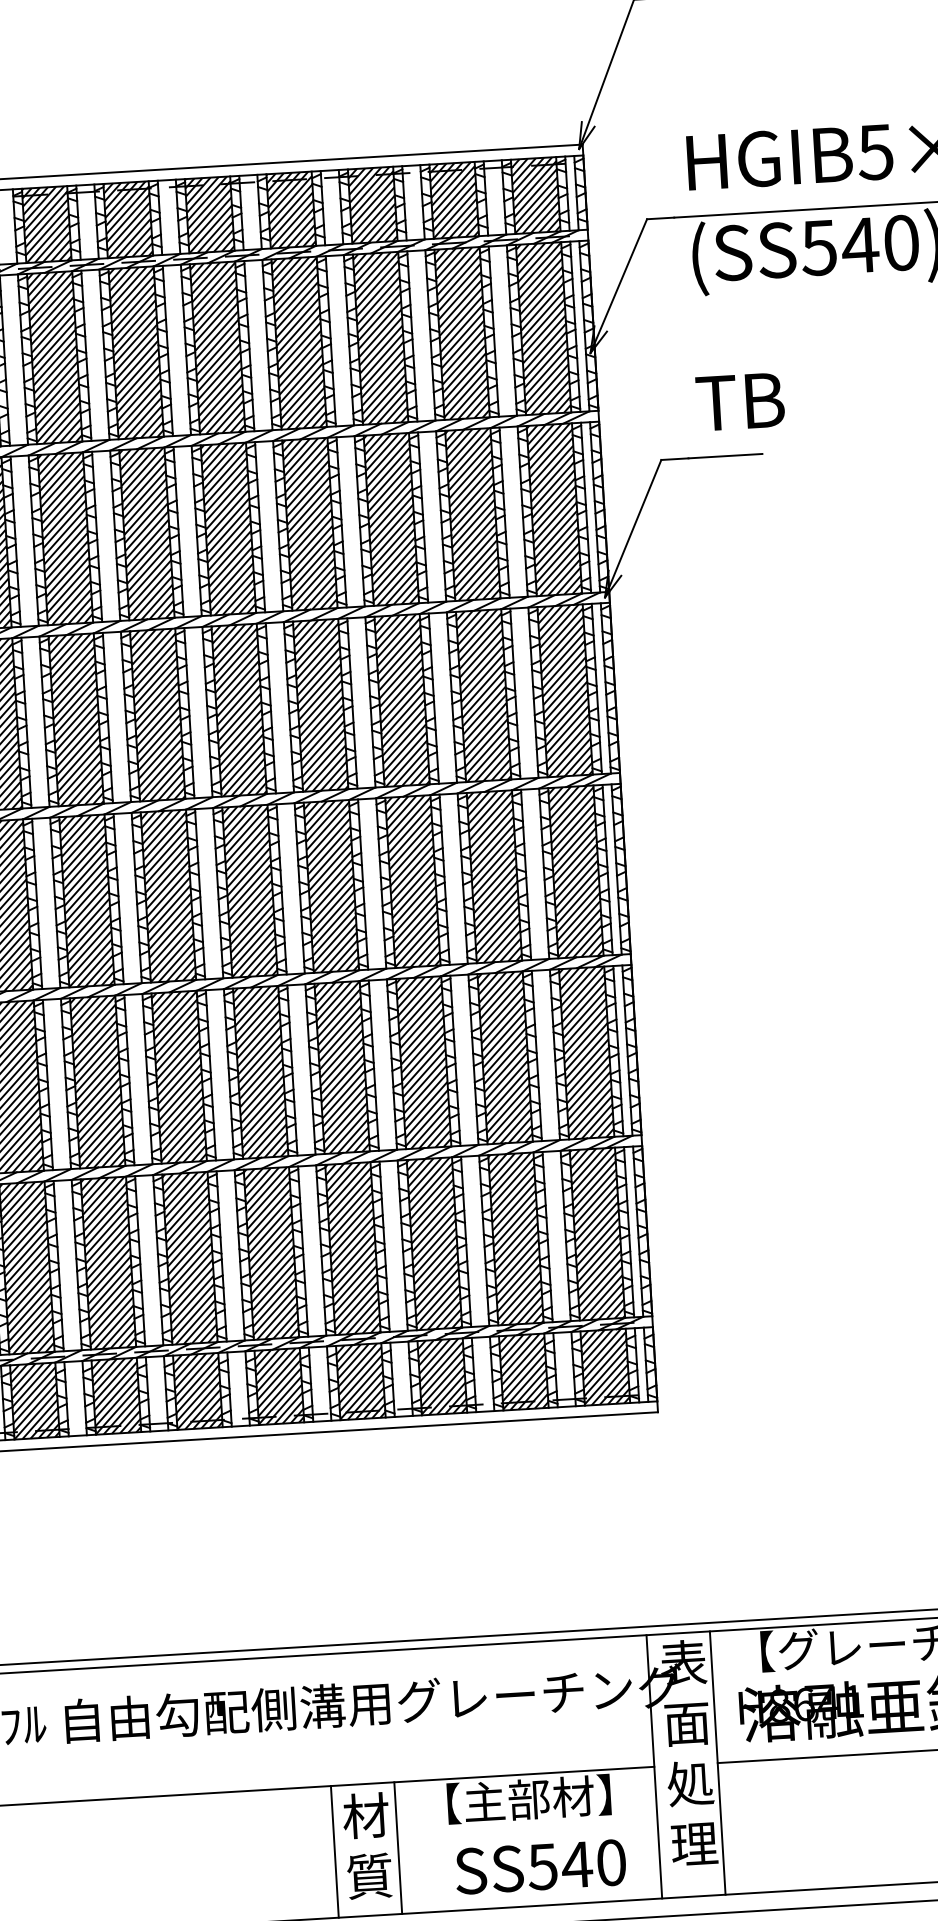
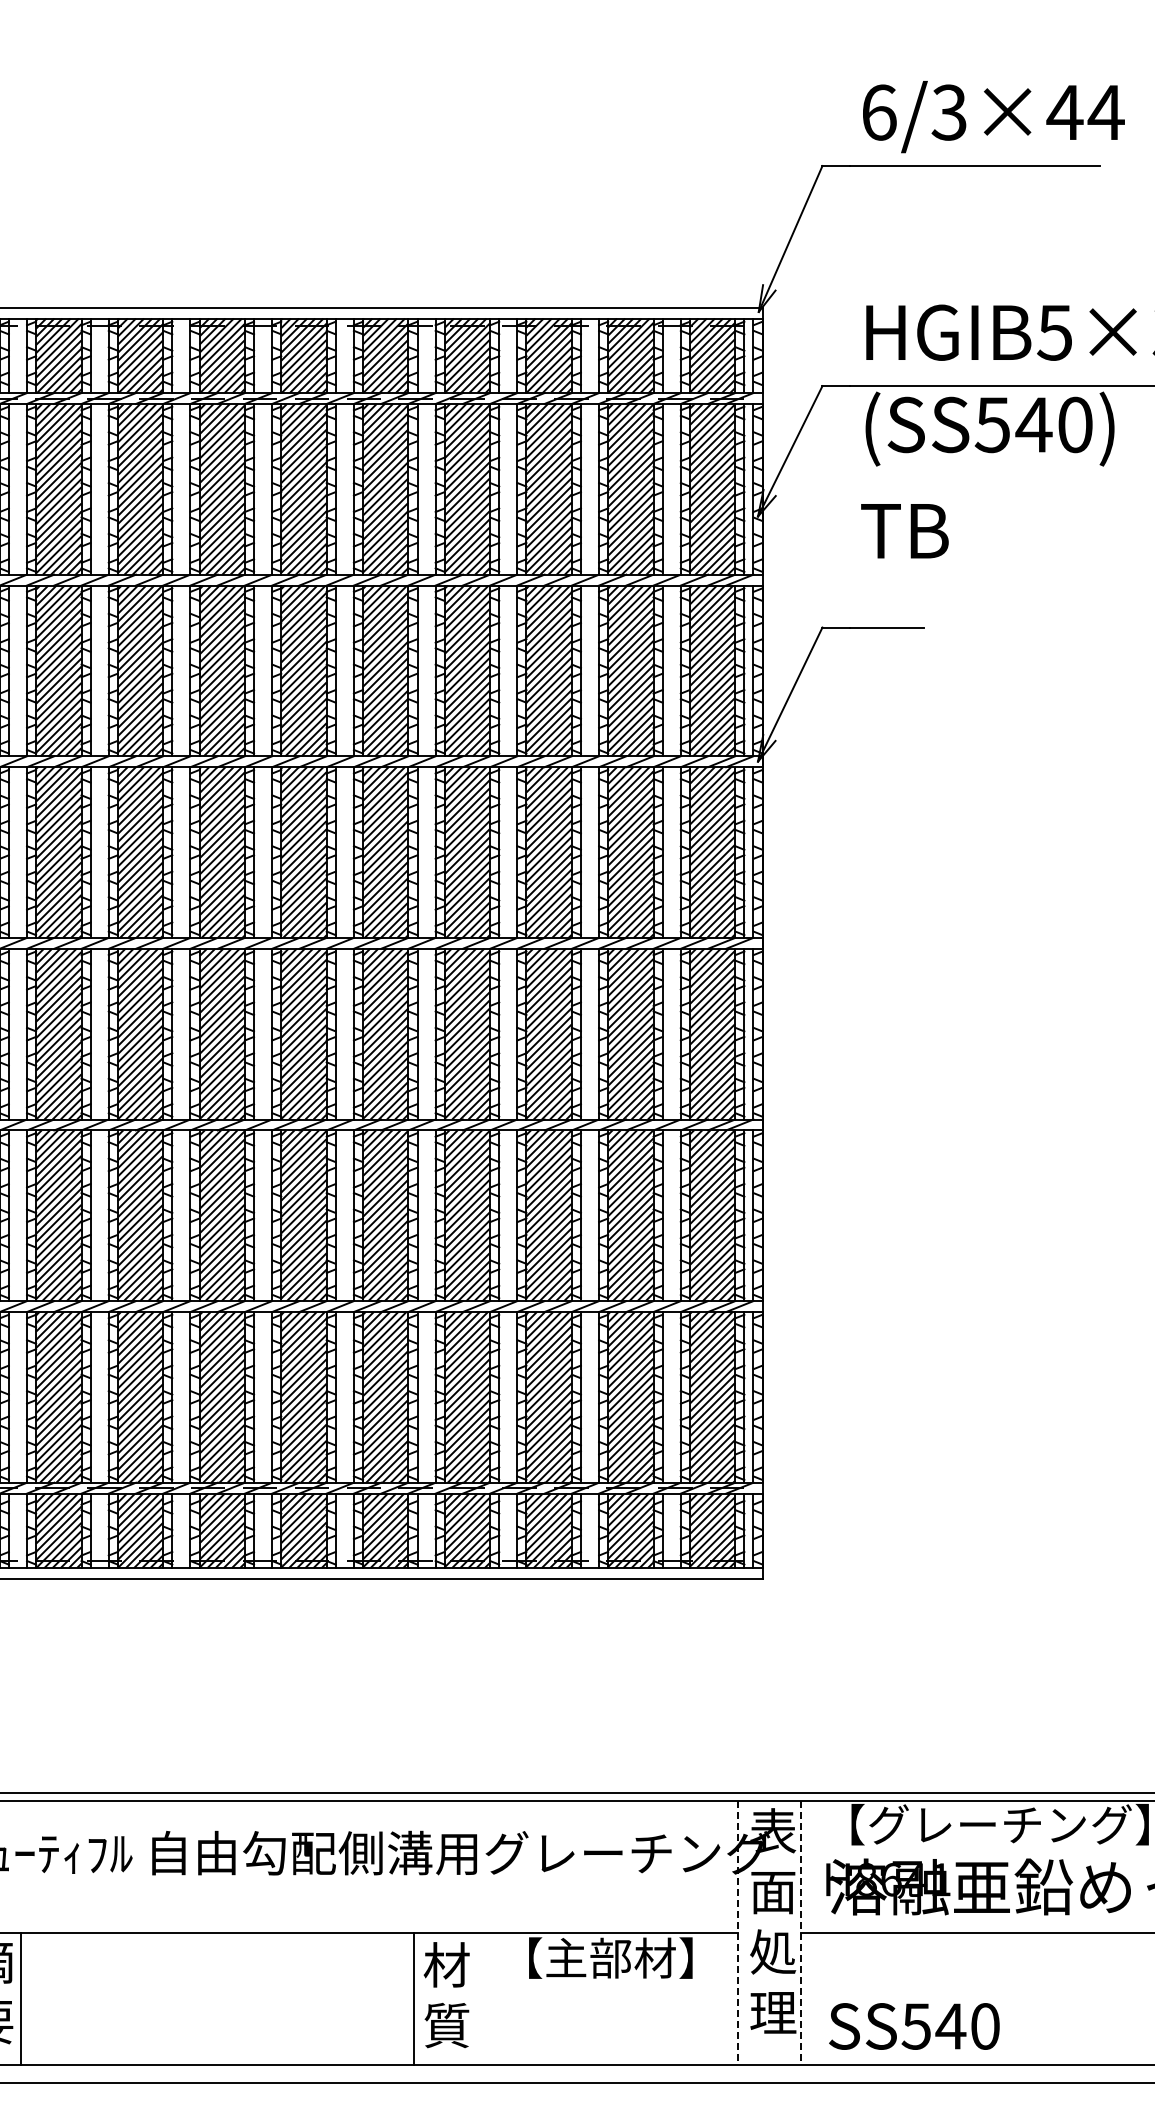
text: (740, 402) -> (904, 531), moved
line: (717, 1763) -> (801, 1933), solid -> dashed
line: (653, 1767) -> (737, 1933), solid -> dashed
line: (398, 1848) -> (477, 1999), removed
text: (540, 1867) -> (914, 2026), moved

